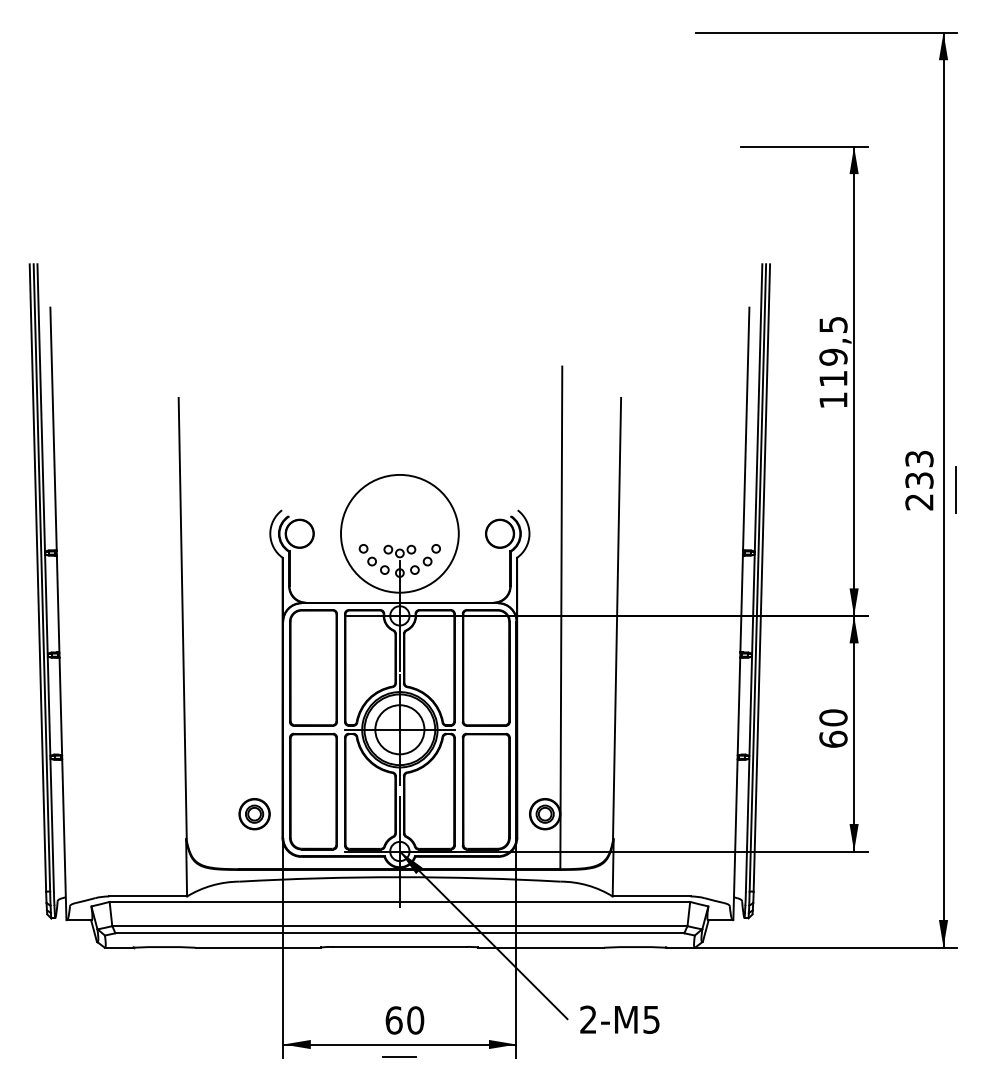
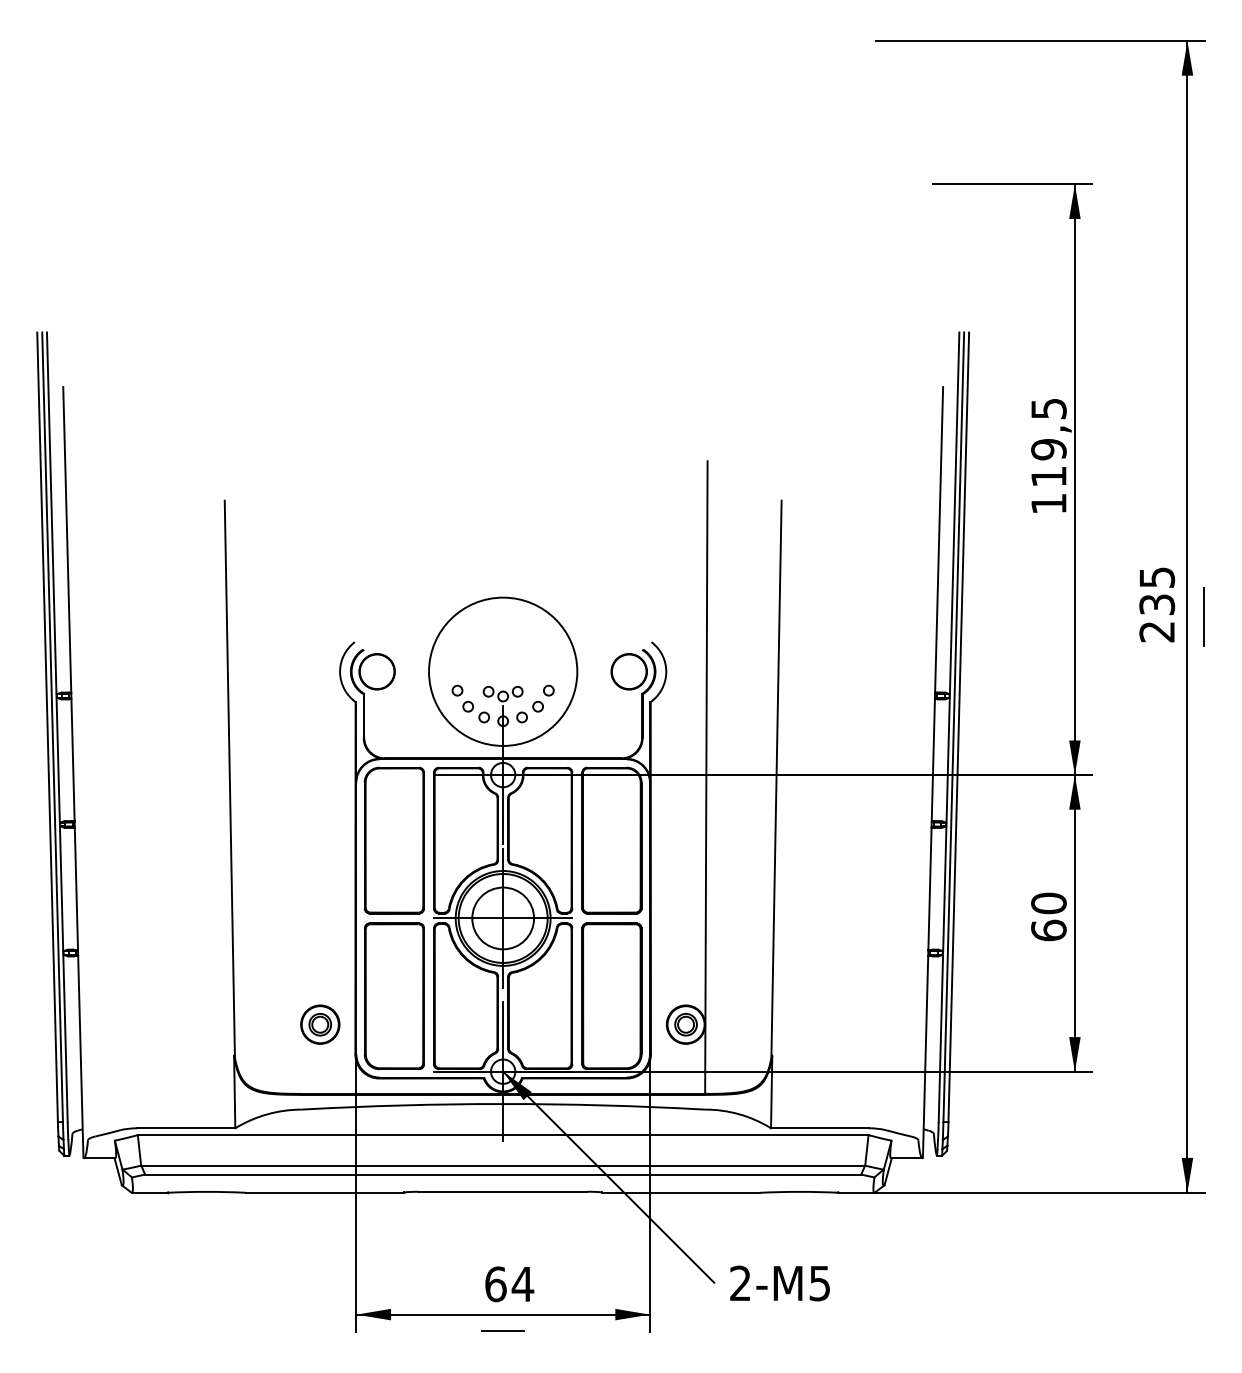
text: (918, 458) -> (1155, 576), 233 -> 235
text: (415, 1020) -> (522, 1284), 60 -> 64

